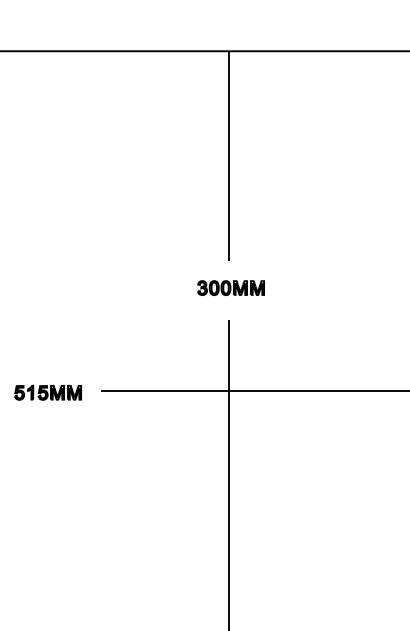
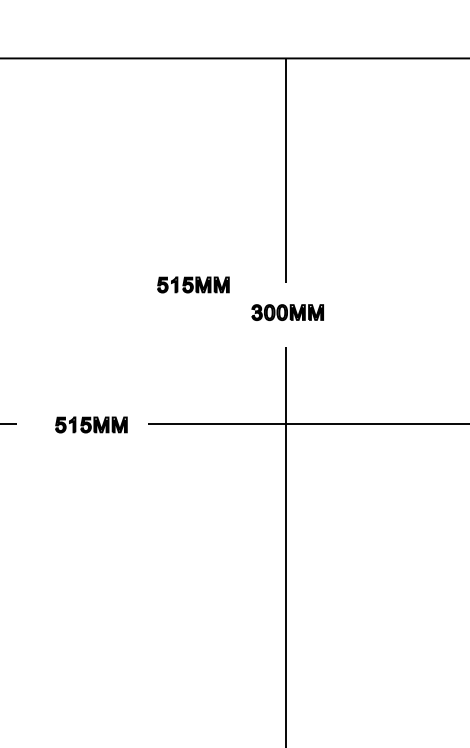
part: (143, 261) -> (193, 284), added

